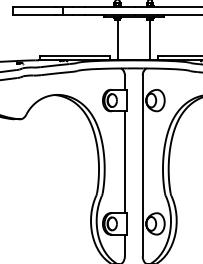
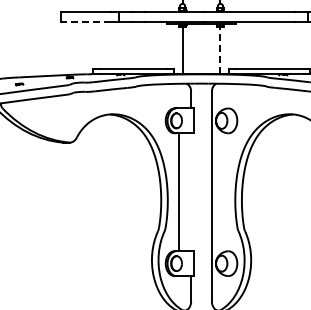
line: (34, 14) -> (86, 21), solid -> dashed
line: (150, 39) -> (220, 50), solid -> dashed
line: (125, 162) -> (179, 192), moved

